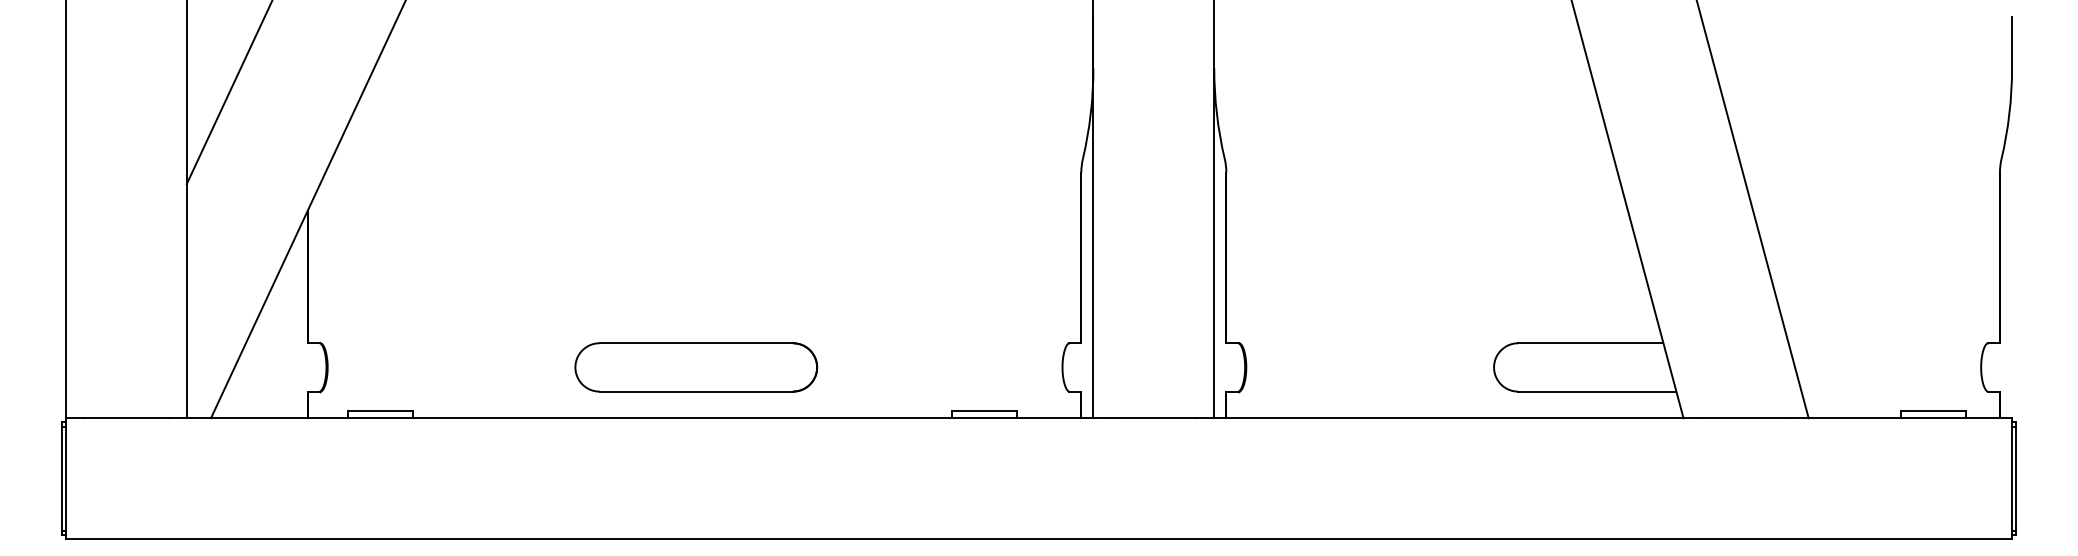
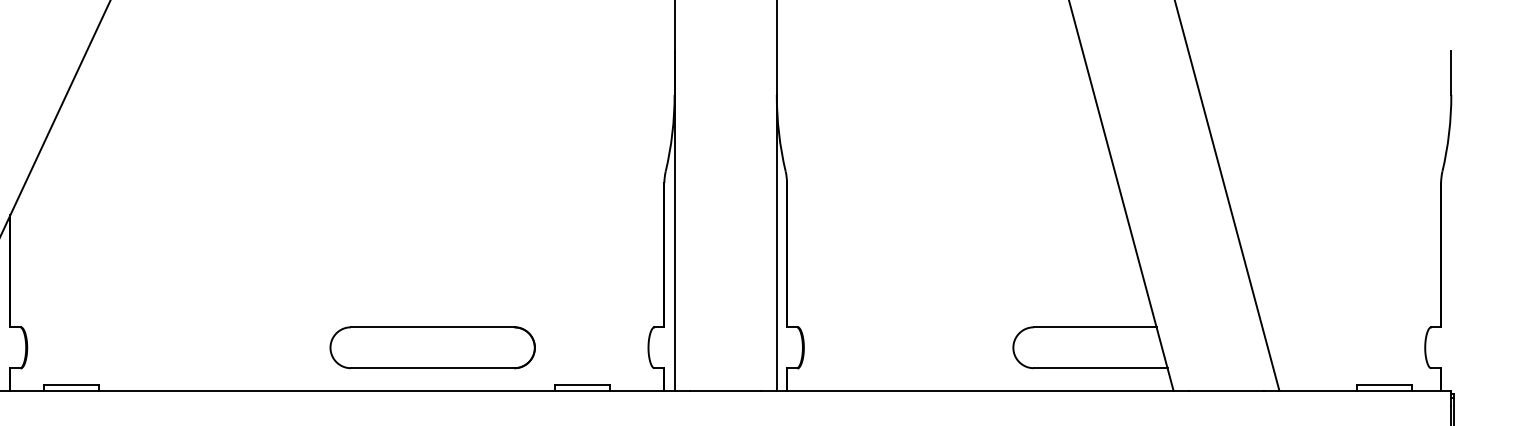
part: (696, 367) -> (432, 347), moved

